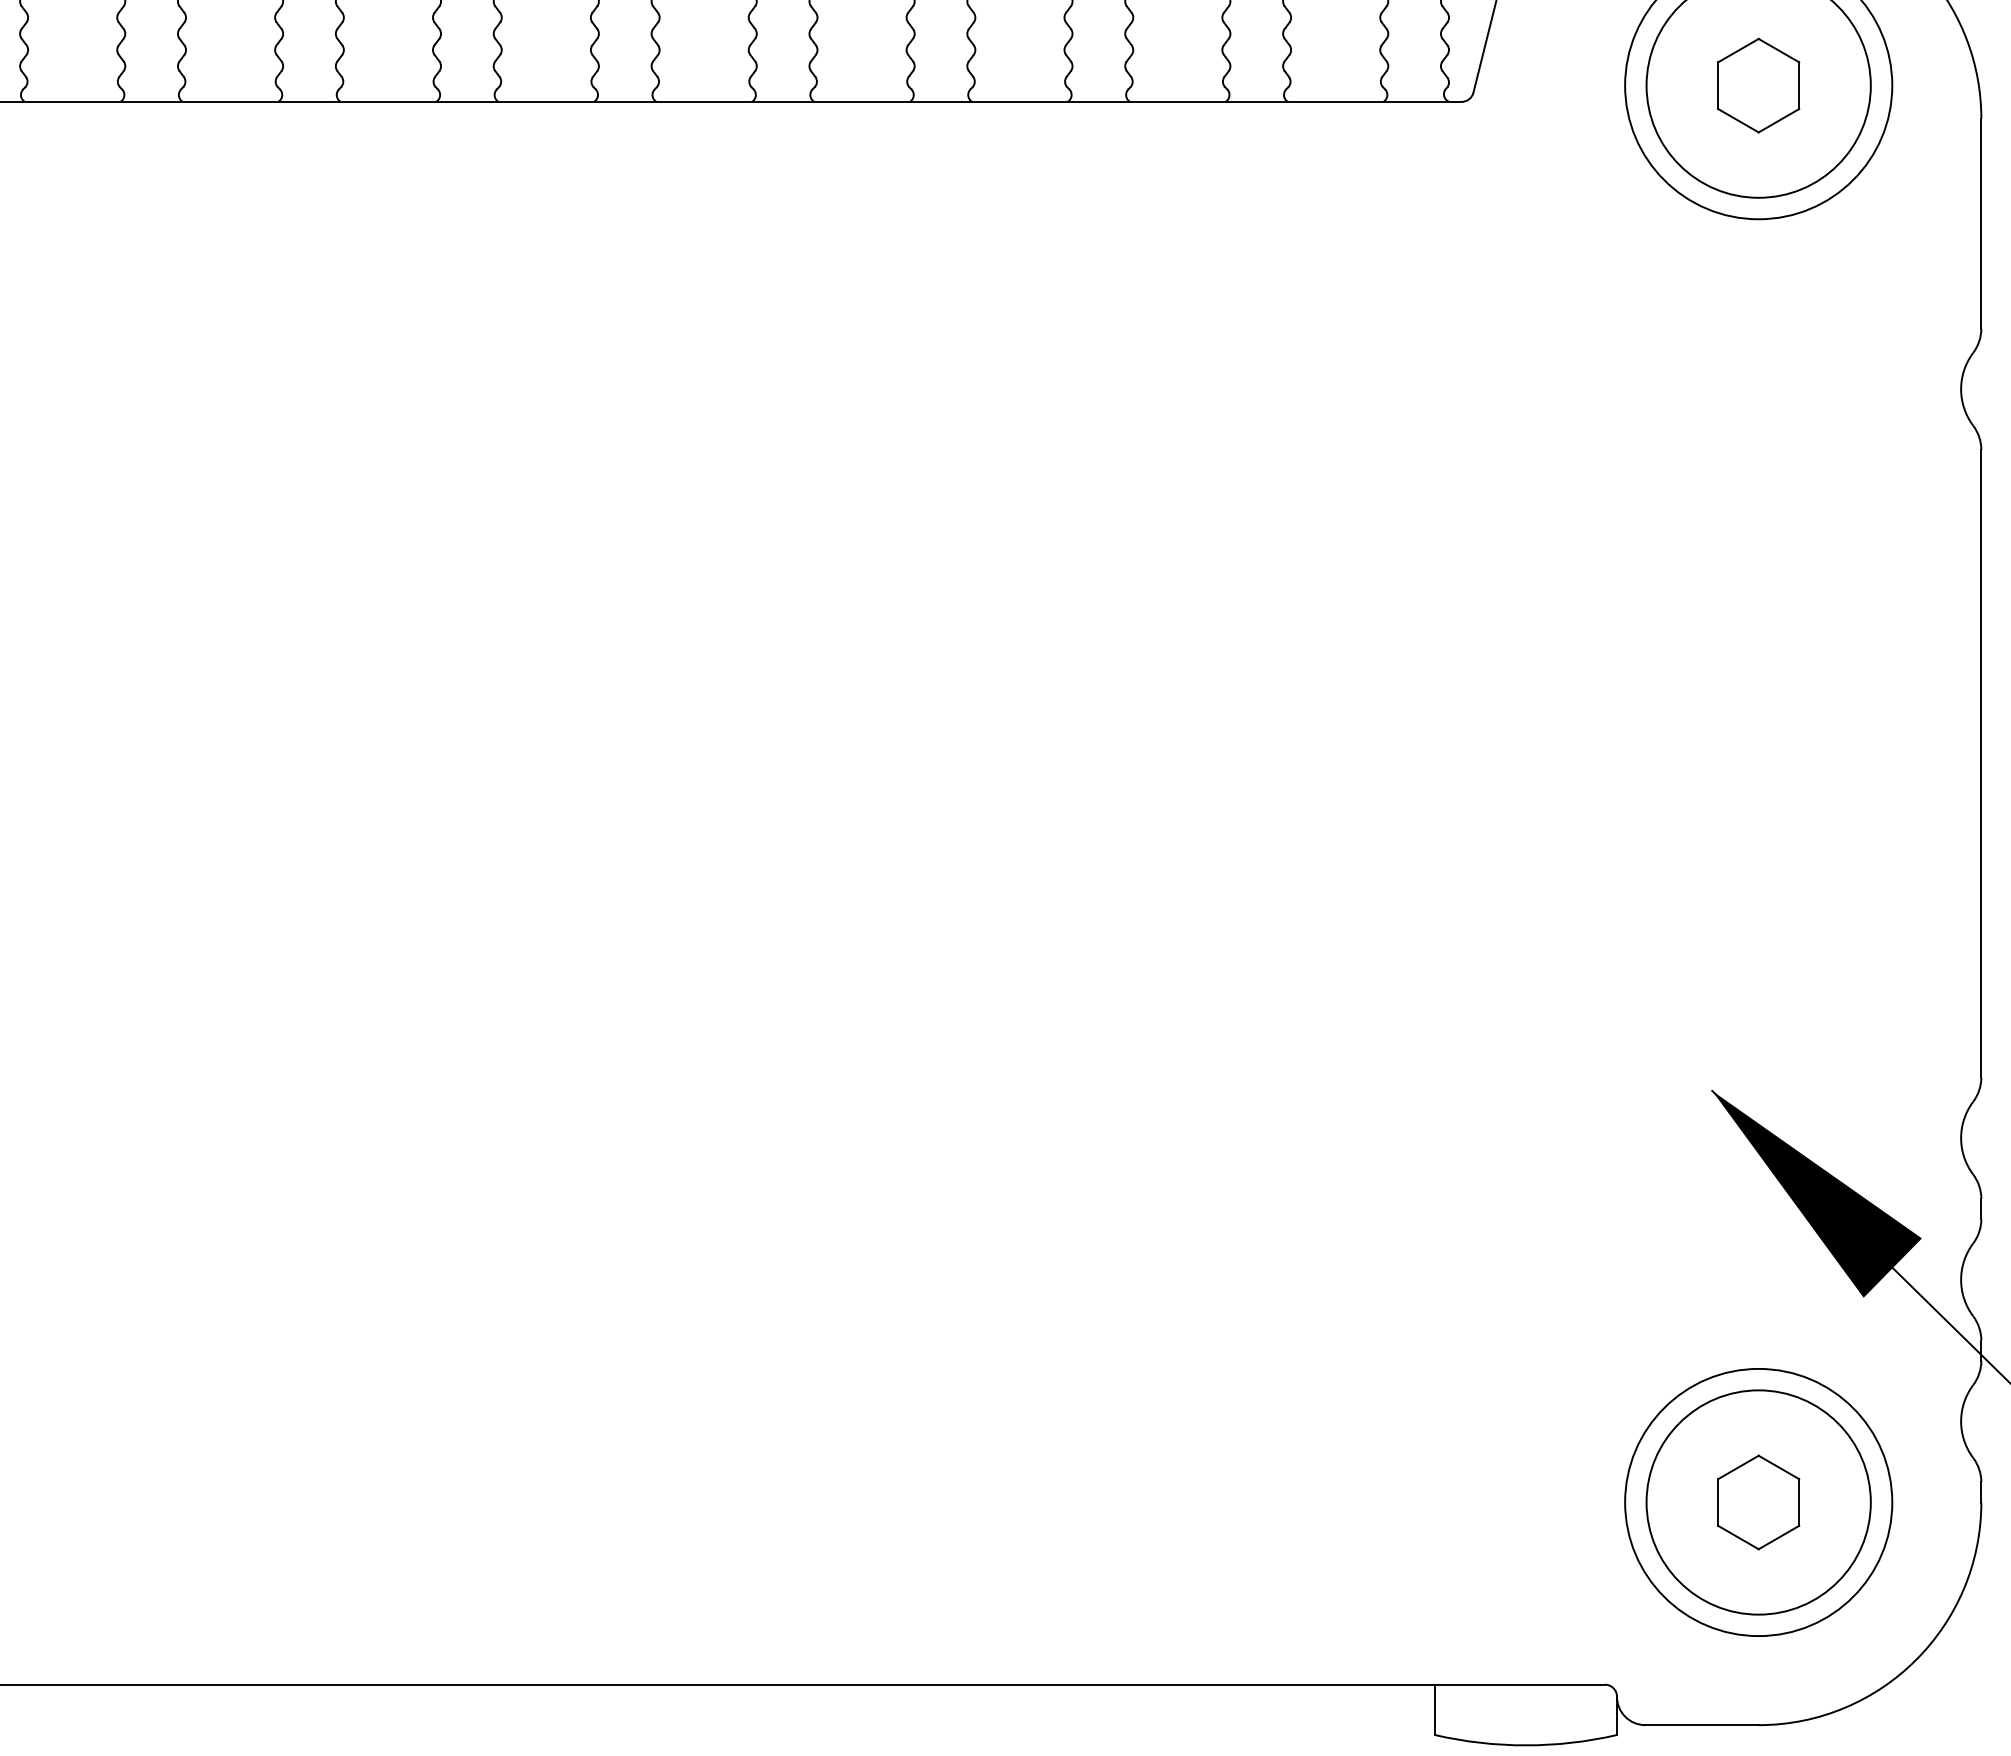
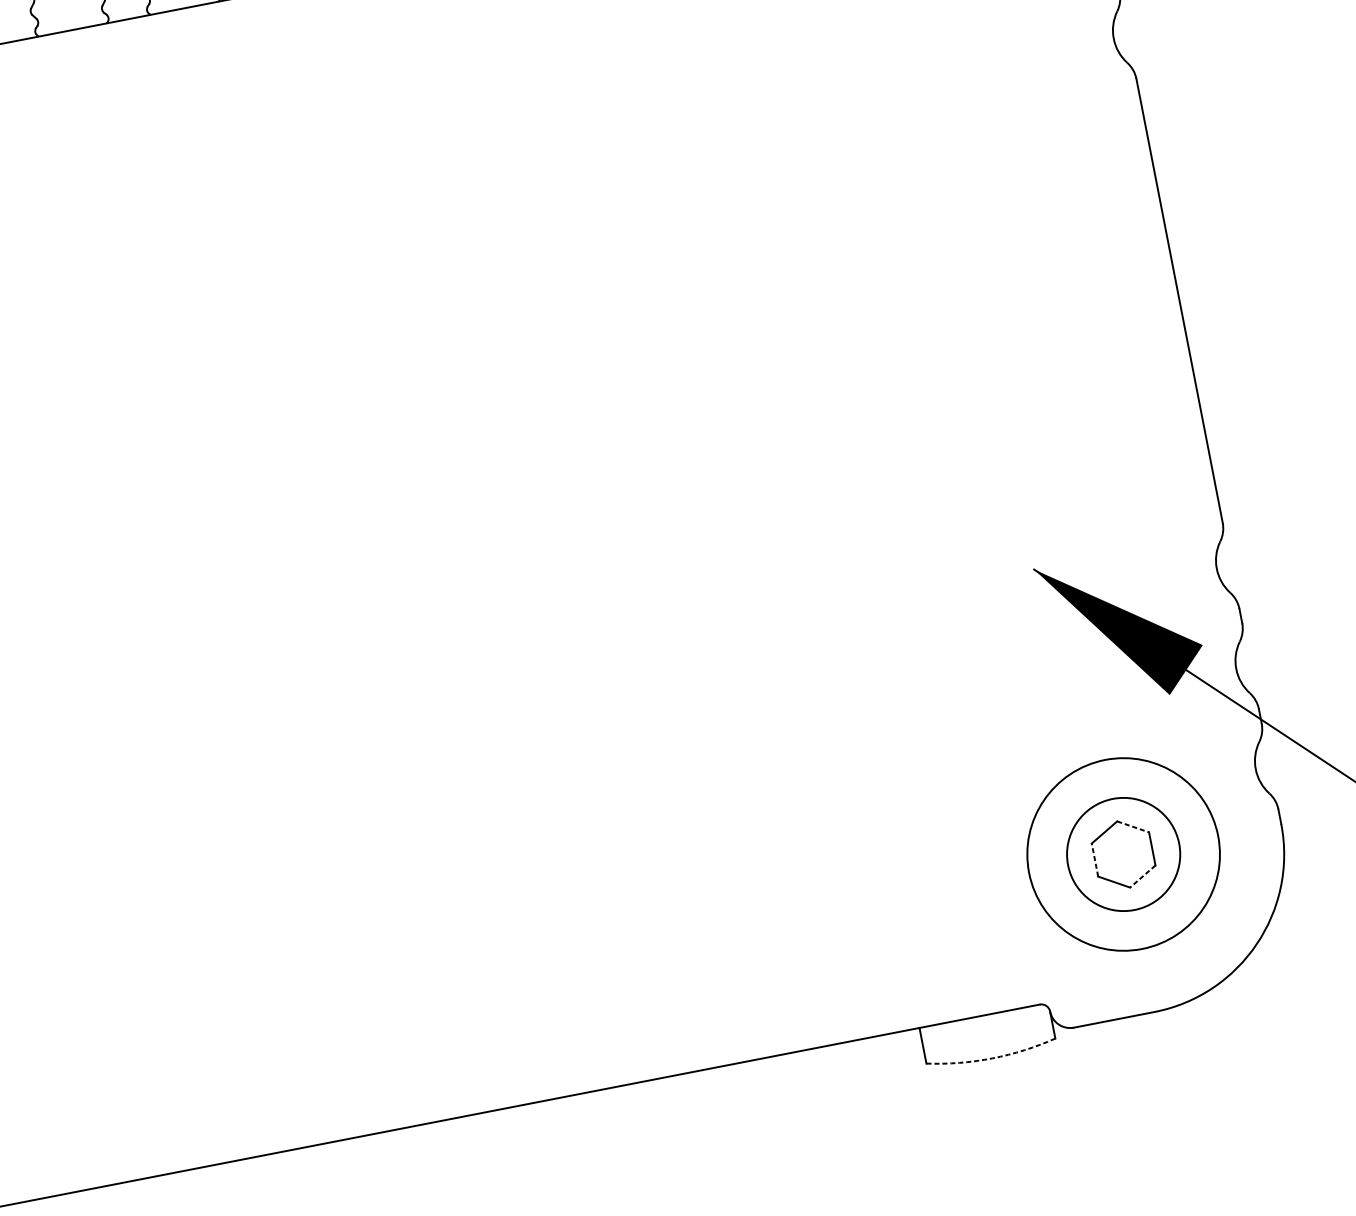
line: (1779, 1467) -> (1133, 826), solid -> dashed
line: (1718, 1502) -> (1095, 860), solid -> dashed
circle: (1758, 1502) -> (1123, 854), size x0.7
line: (1778, 1537) -> (1142, 876), solid -> dashed
arc: (1525, 1745) -> (992, 1058), solid -> dashed

